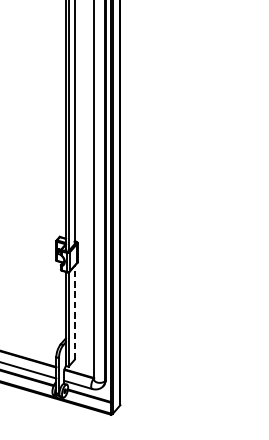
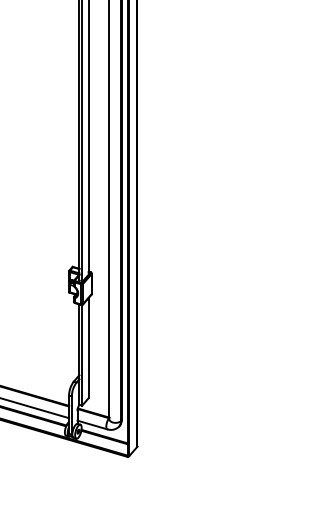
line: (74, 312) -> (88, 347), dashed -> solid

